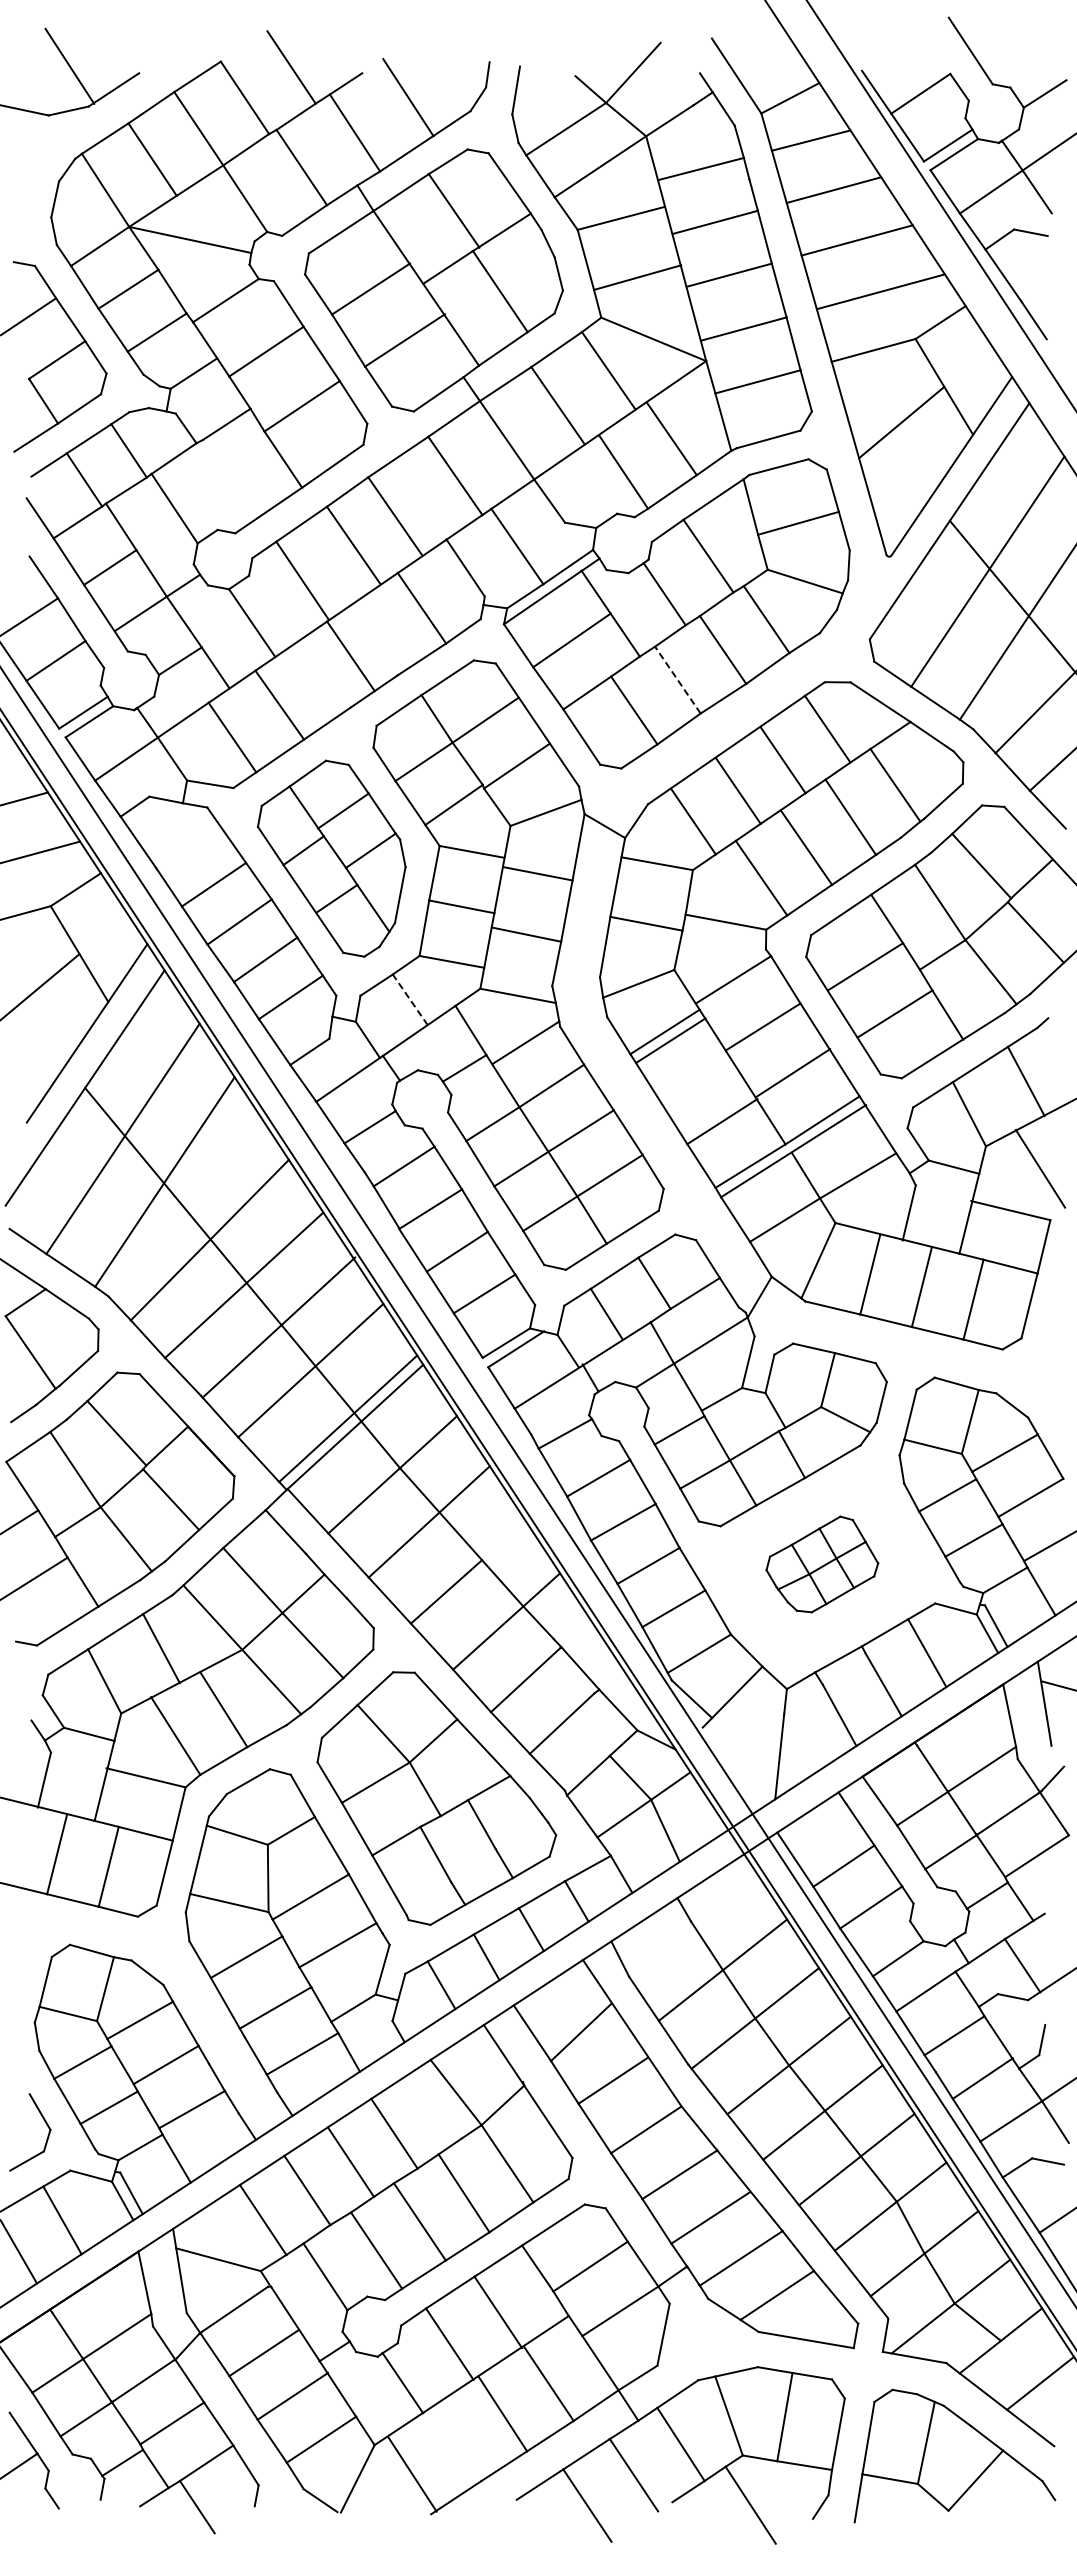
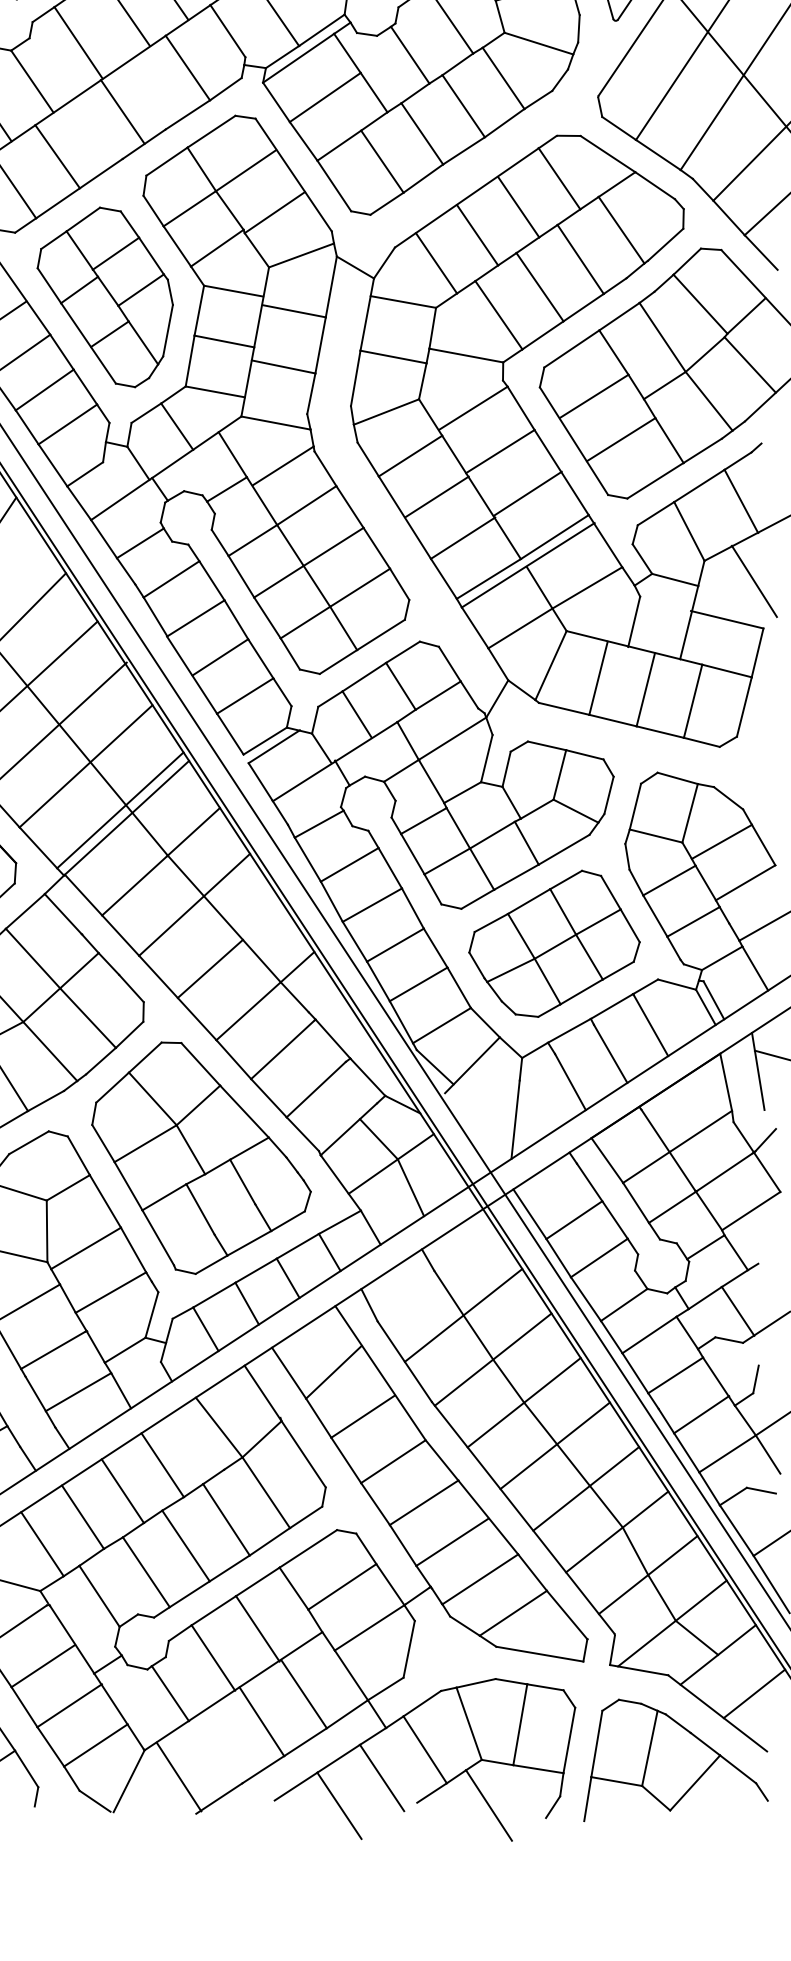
line: (677, 679) -> (421, 133), dashed -> solid
line: (410, 999) -> (177, 426), dashed -> solid
line: (670, 1040) -> (436, 496), moved
part: (822, 1564) -> (554, 943), size x1.67

